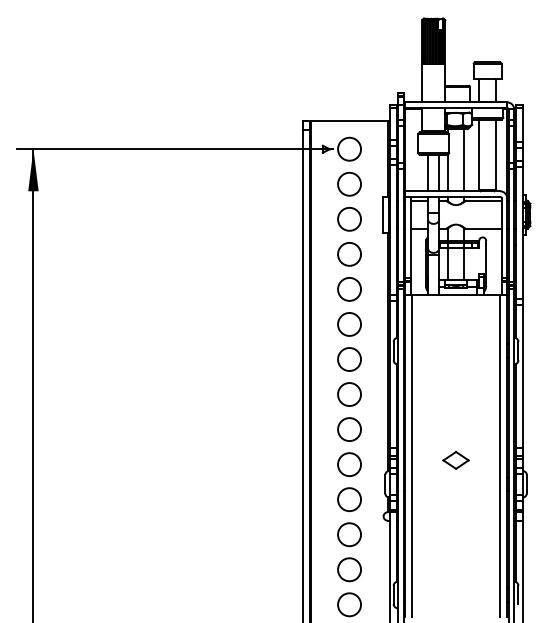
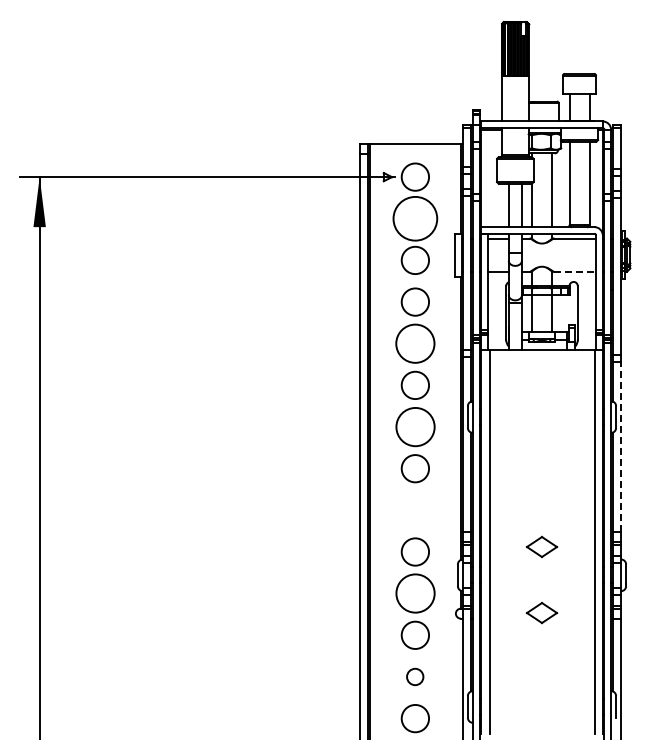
circle: (349, 184) -> (415, 218), size x1.6
line: (484, 228) -> (575, 271), solid -> dashed
circle: (349, 289) -> (415, 343), size x1.4
circle: (348, 359) -> (414, 426), size x1.4
line: (522, 375) -> (621, 446), solid -> dashed
circle: (348, 428) -> (414, 509), removed
circle: (348, 499) -> (414, 593), size x1.4
part: (456, 516) -> (542, 613), added
circle: (348, 569) -> (414, 676), size x0.6

